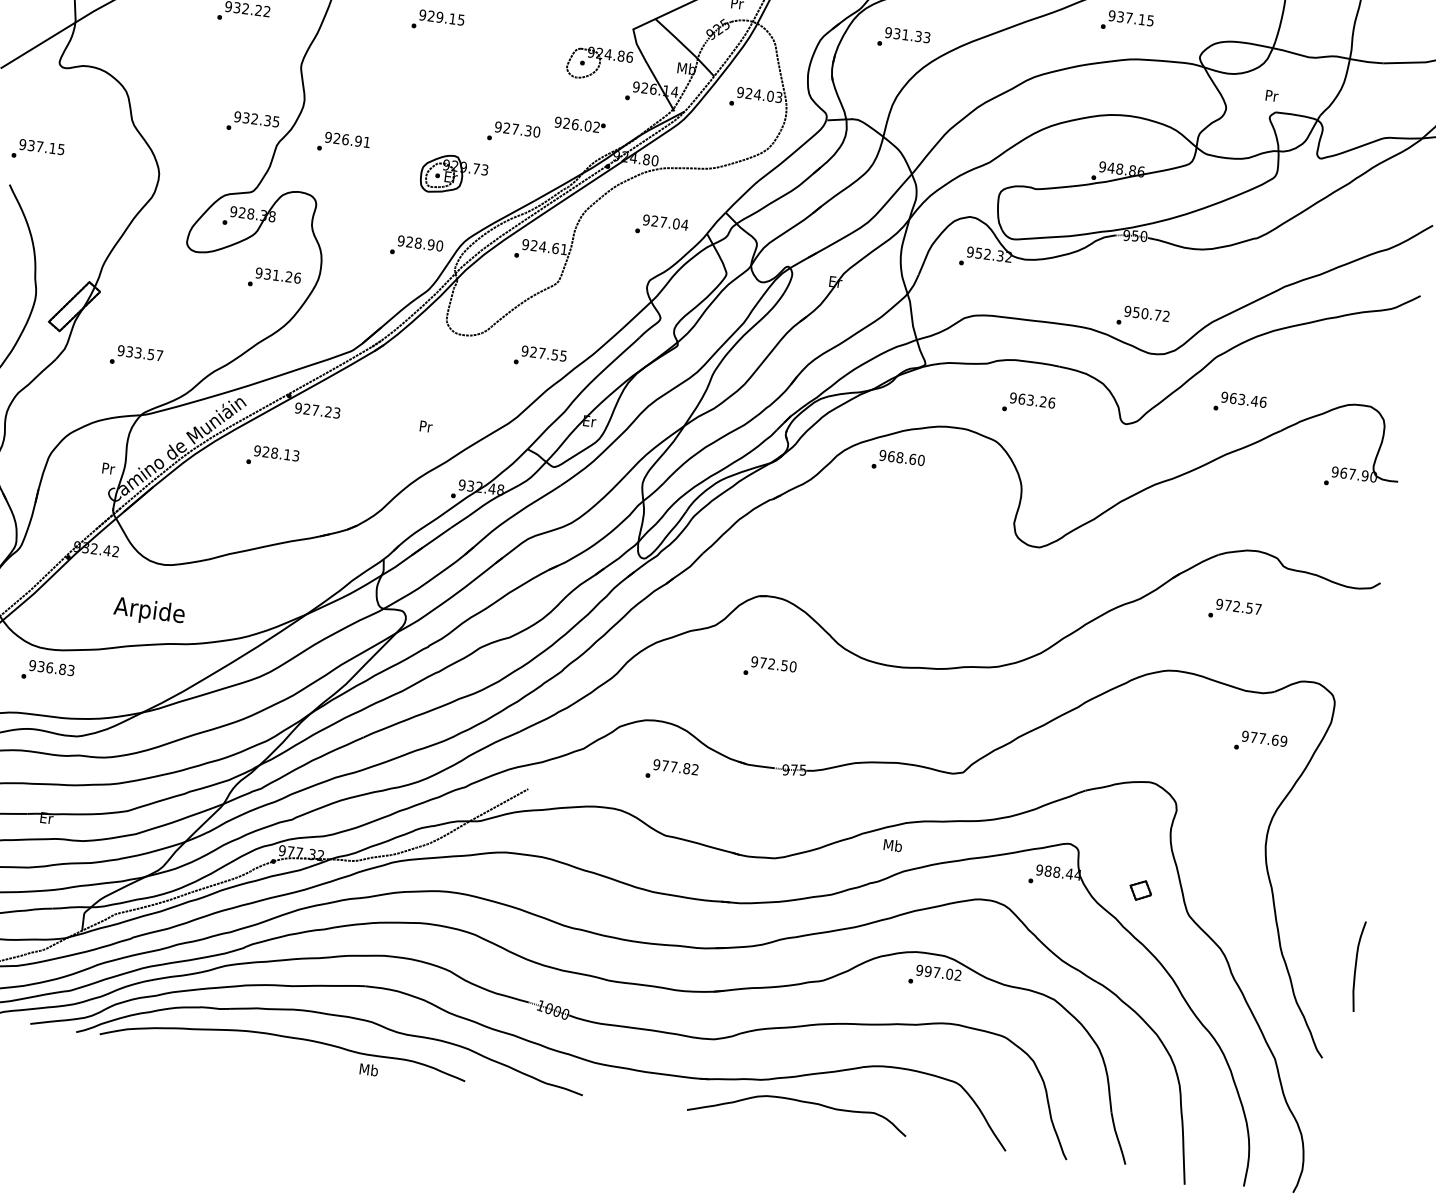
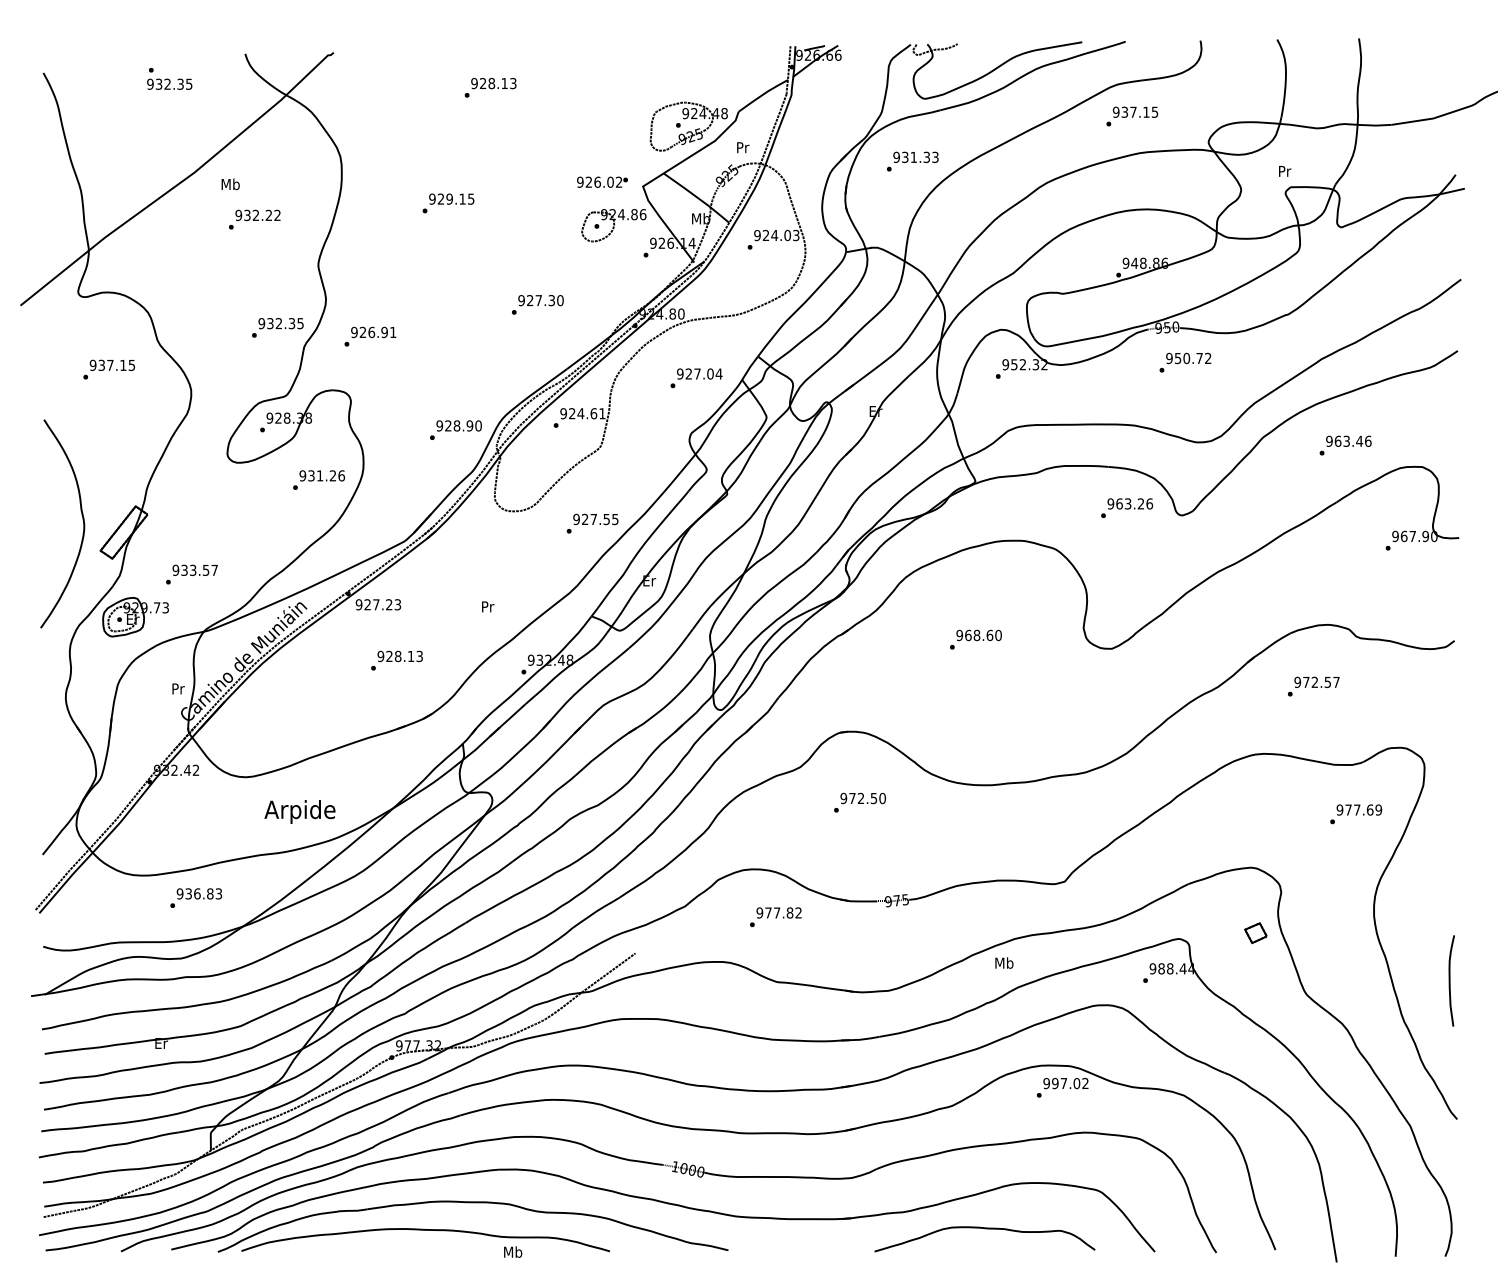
text: (580, 124) -> (602, 181), moved
text: (37, 150) -> (108, 369), moved
part: (453, 175) -> (135, 617), moved
text: (1143, 317) -> (1185, 362), moved
text: (1029, 403) -> (1127, 507), moved
text: (1240, 403) -> (1345, 445), moved
text: (272, 456) -> (396, 660), moved
text: (897, 461) -> (975, 639), moved
text: (148, 611) -> (299, 811), moved
text: (48, 671) -> (196, 897), moved
part: (1140, 889) -> (1255, 932), moved
curve: (1356, 965) -> (1450, 980), moved
curve: (798, 1102) -> (984, 1229), moved

